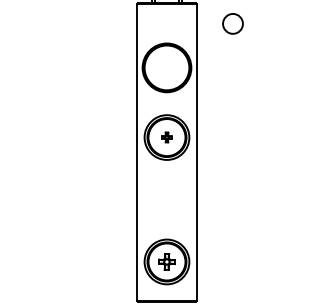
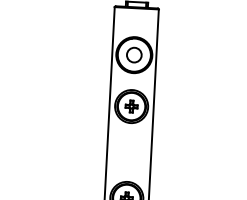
circle: (232, 23) -> (133, 54), moved
part: (166, 137) -> (131, 106), size x1.67

